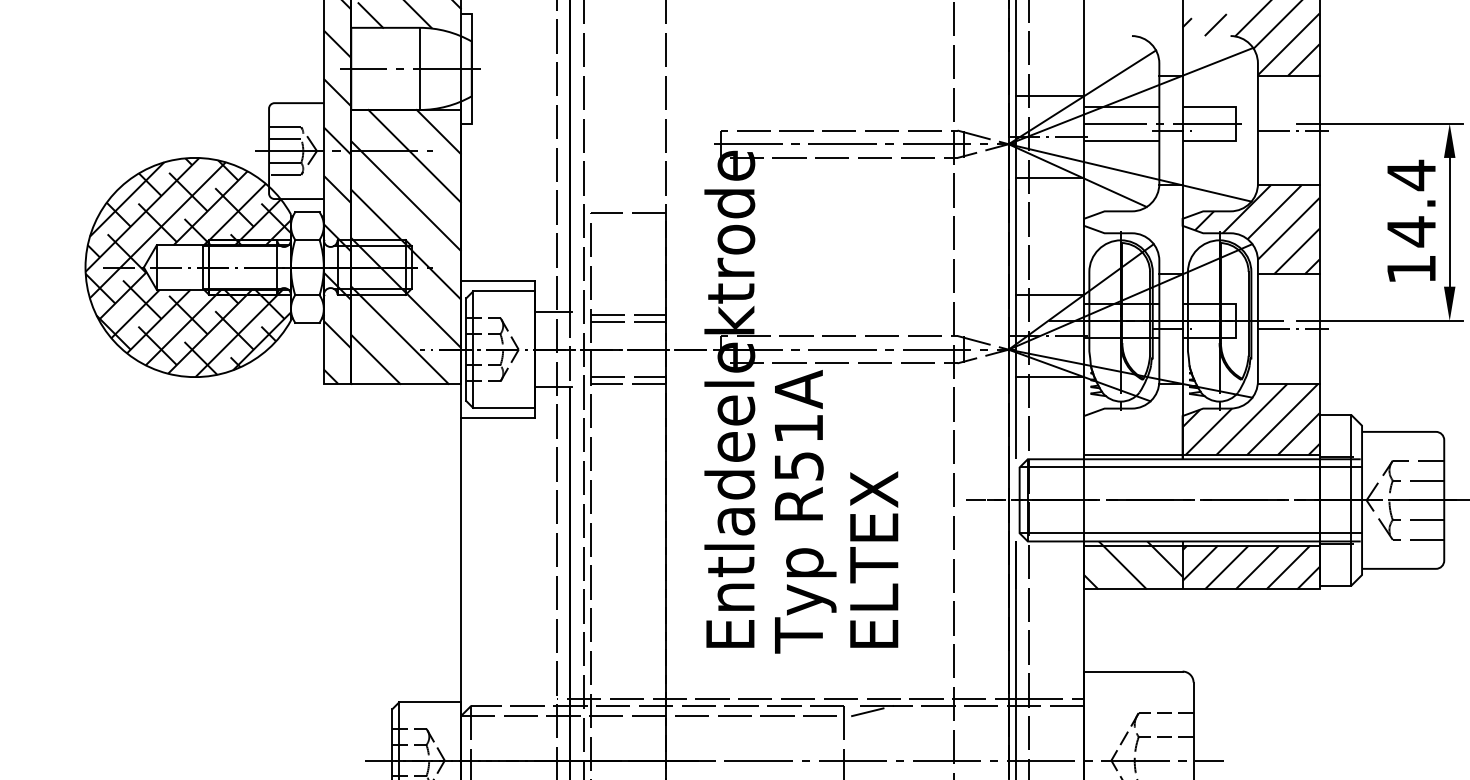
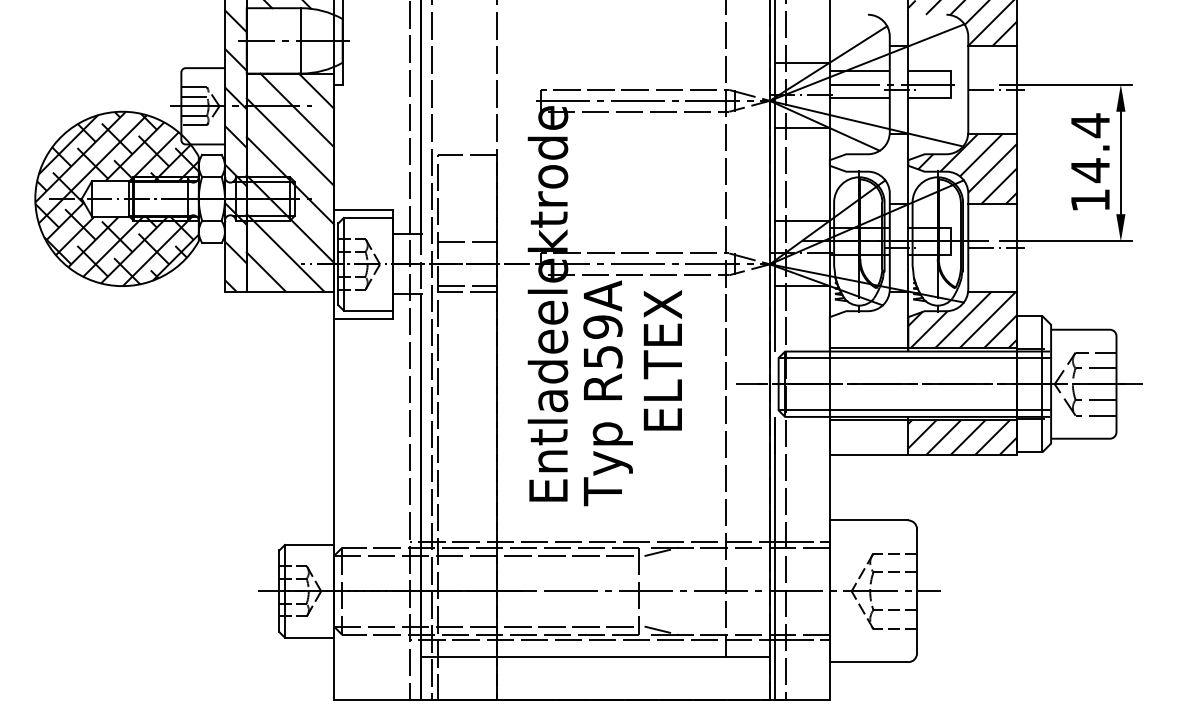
line: (628, 315) -> (467, 237), removed
text: (798, 427) -> (602, 326), R51A -> R59A
text: (873, 559) -> (662, 360), moved
hatch: (1132, 564) -> (868, 435), removed

